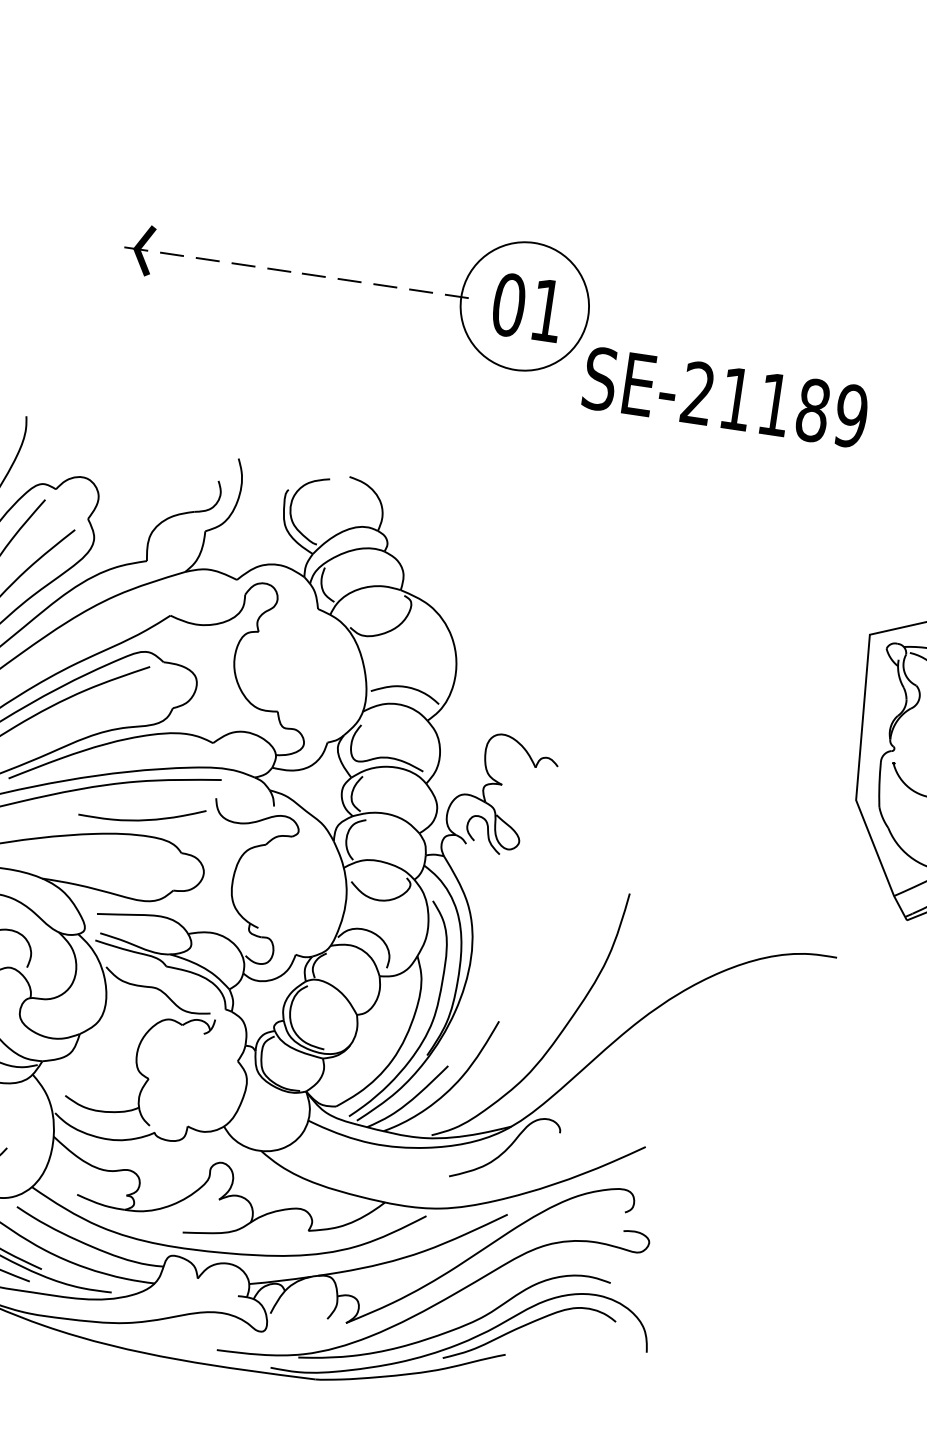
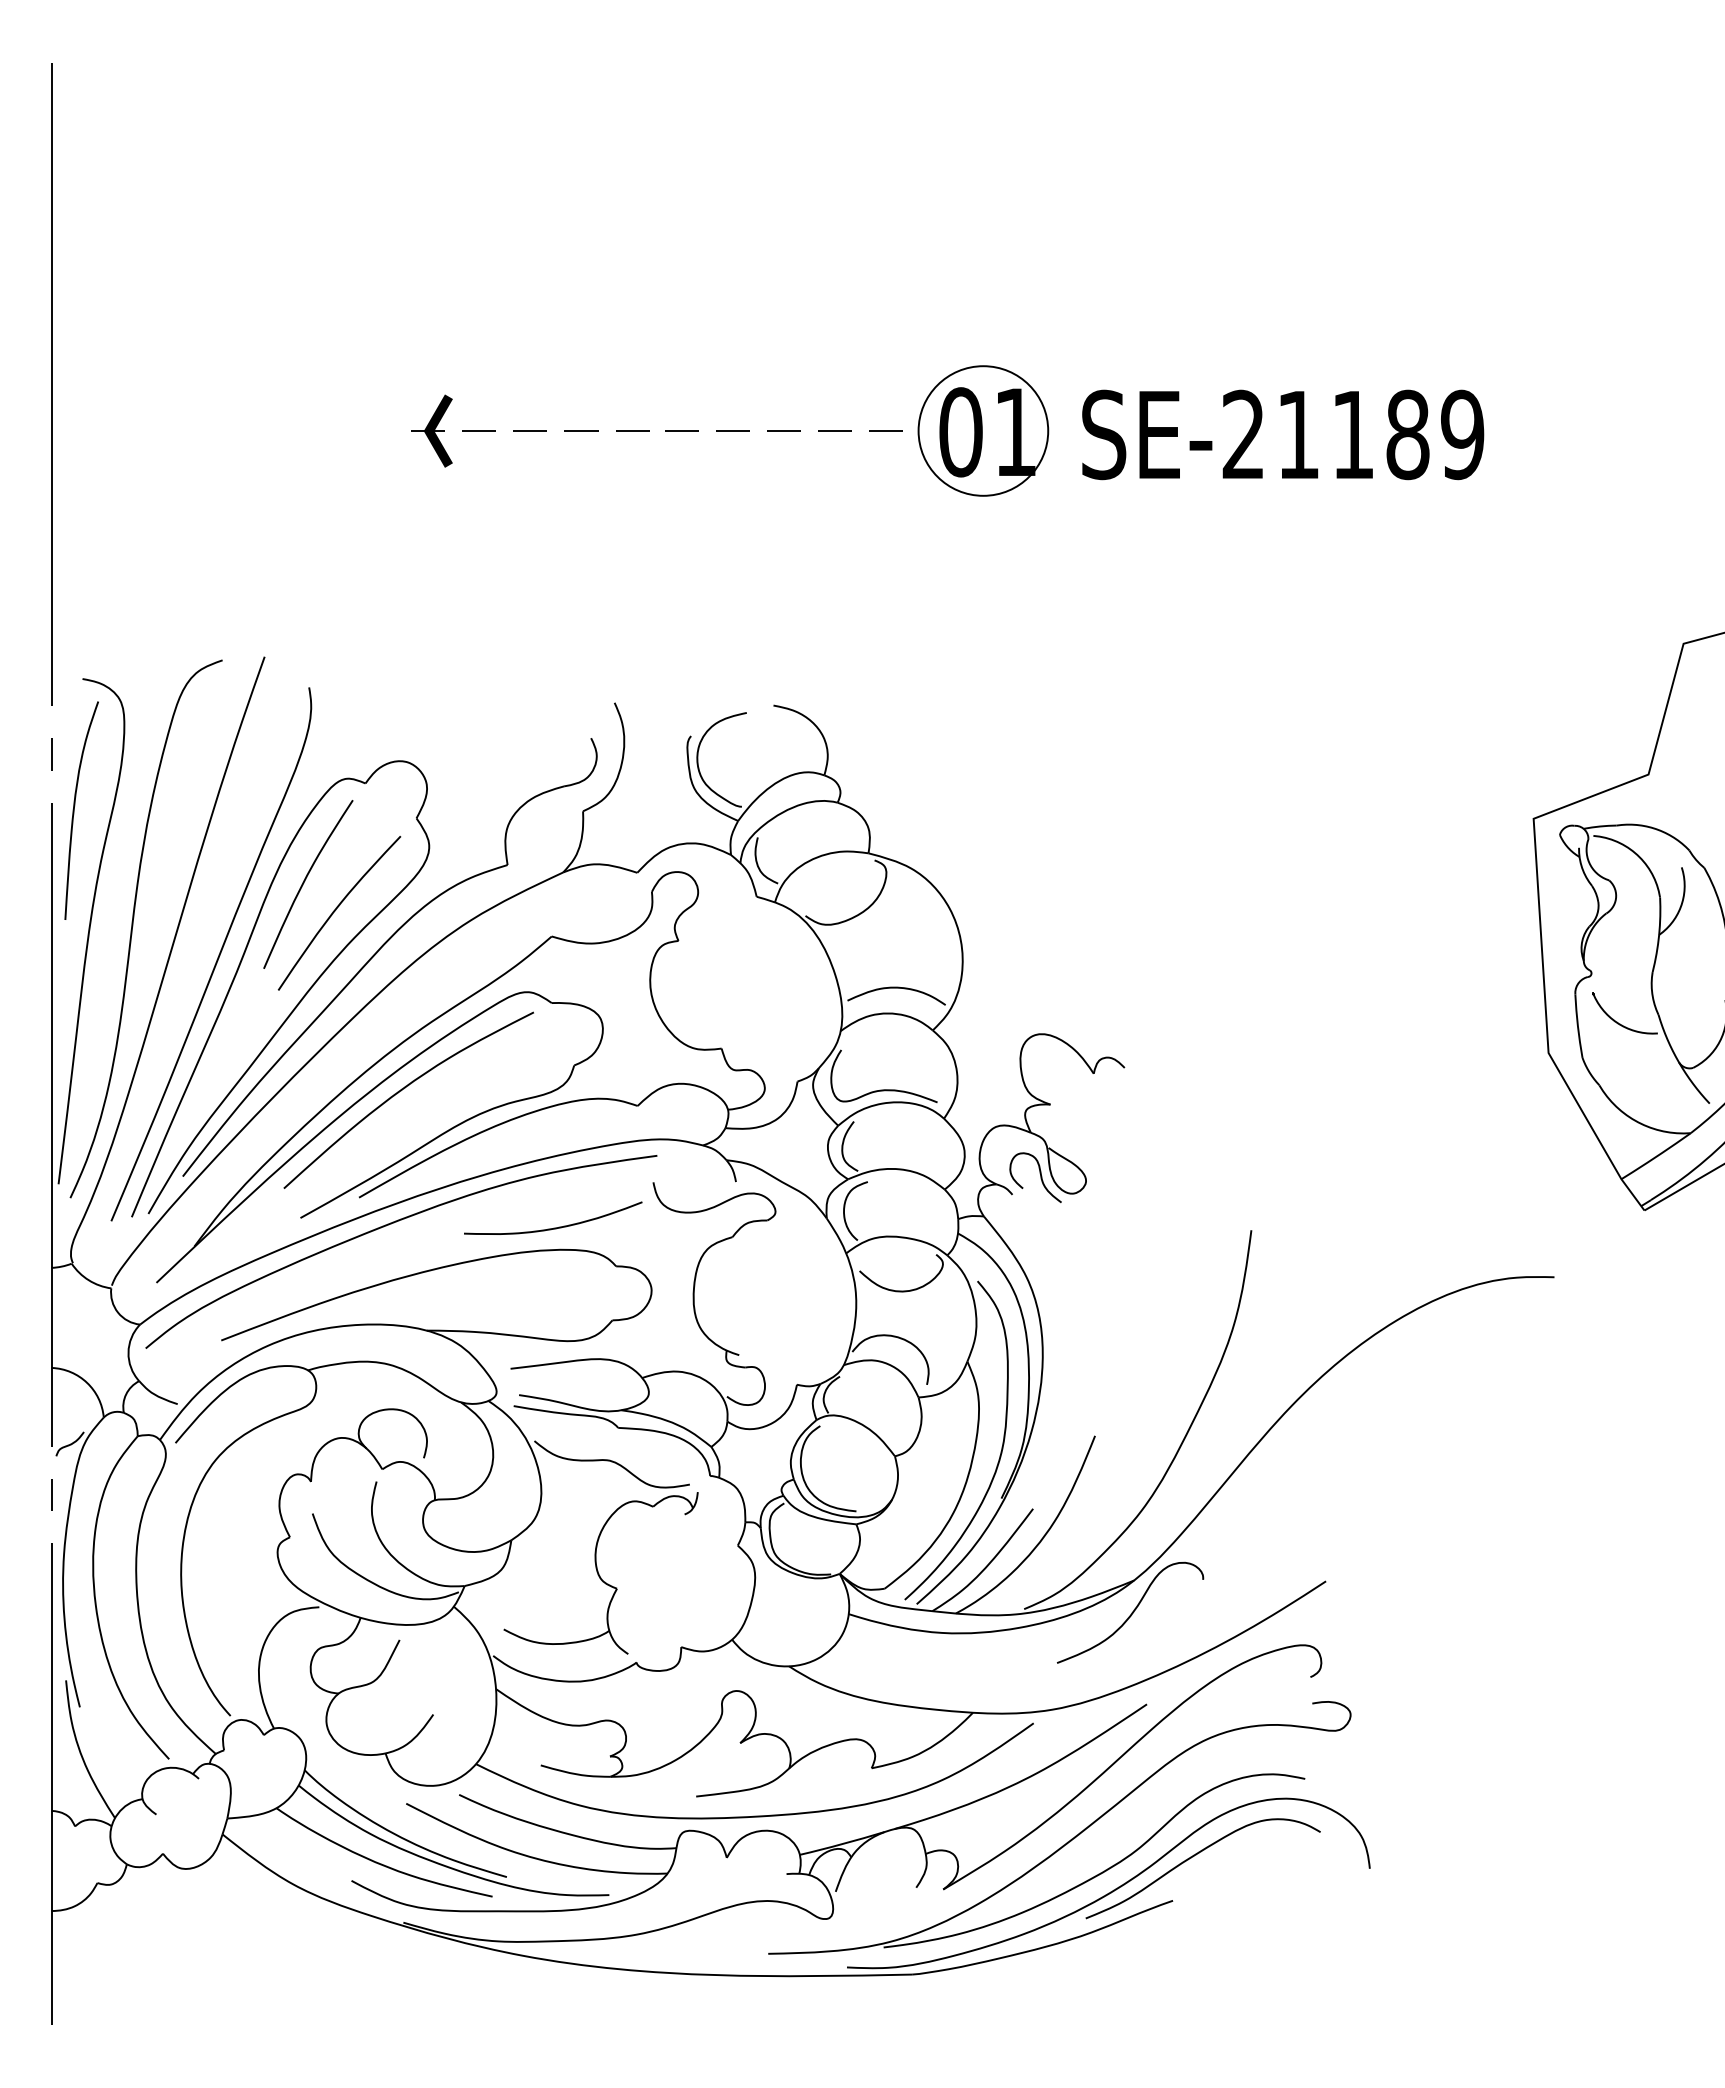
circle: (524, 306) -> (983, 430), size x0.71
text: (726, 397) -> (1283, 434), moved

